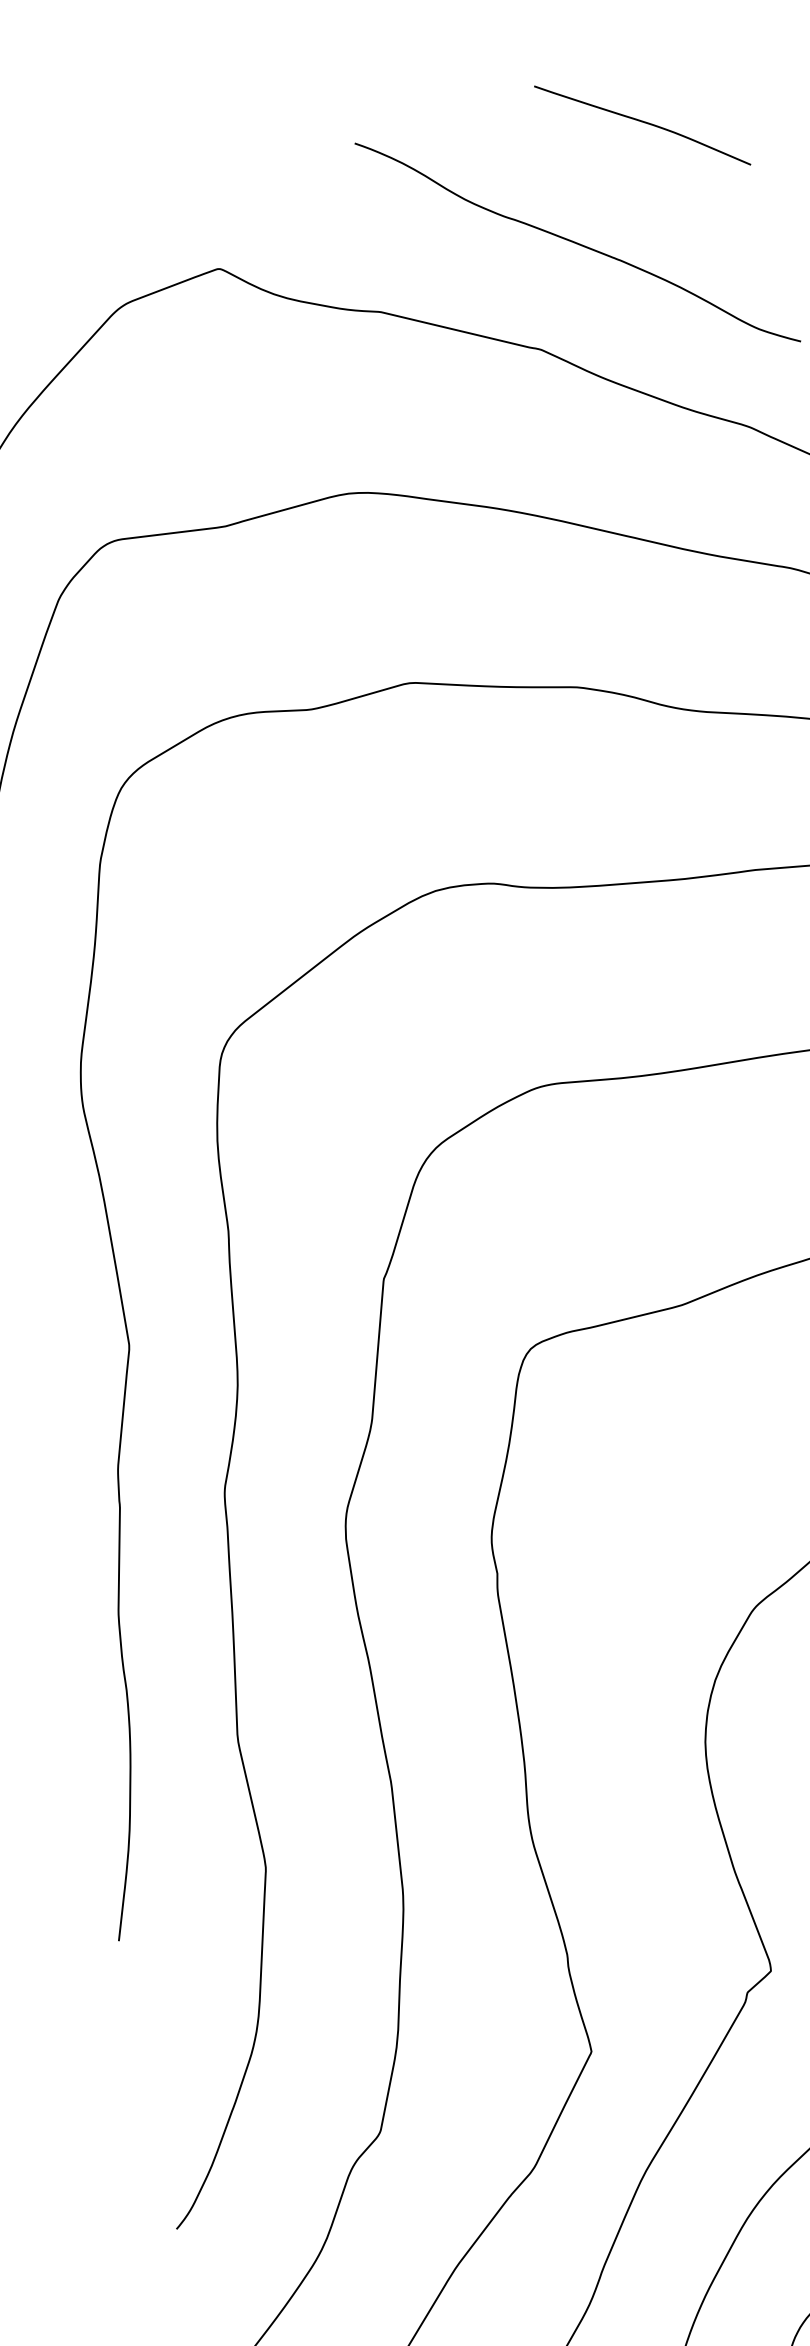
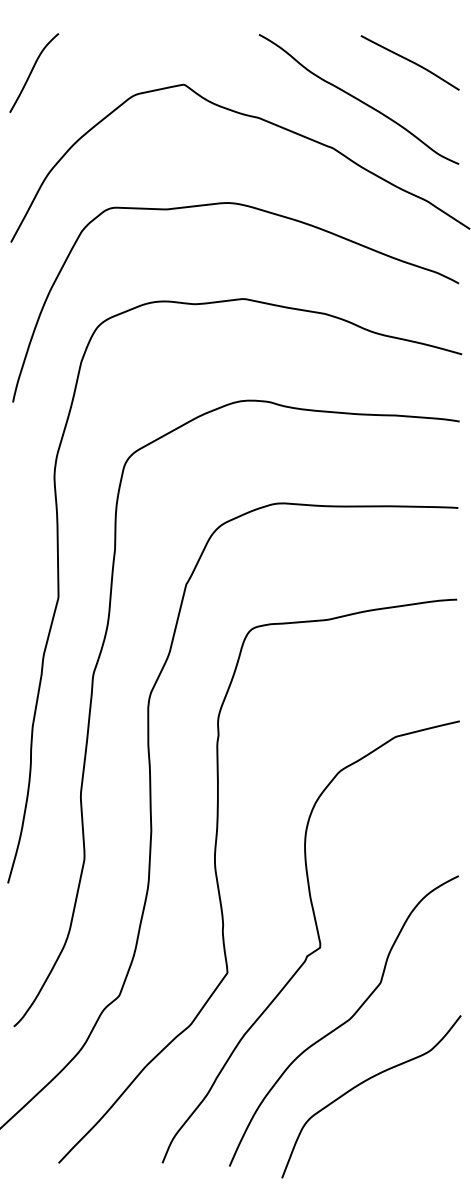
curve: (640, 122) -> (409, 61), moved

